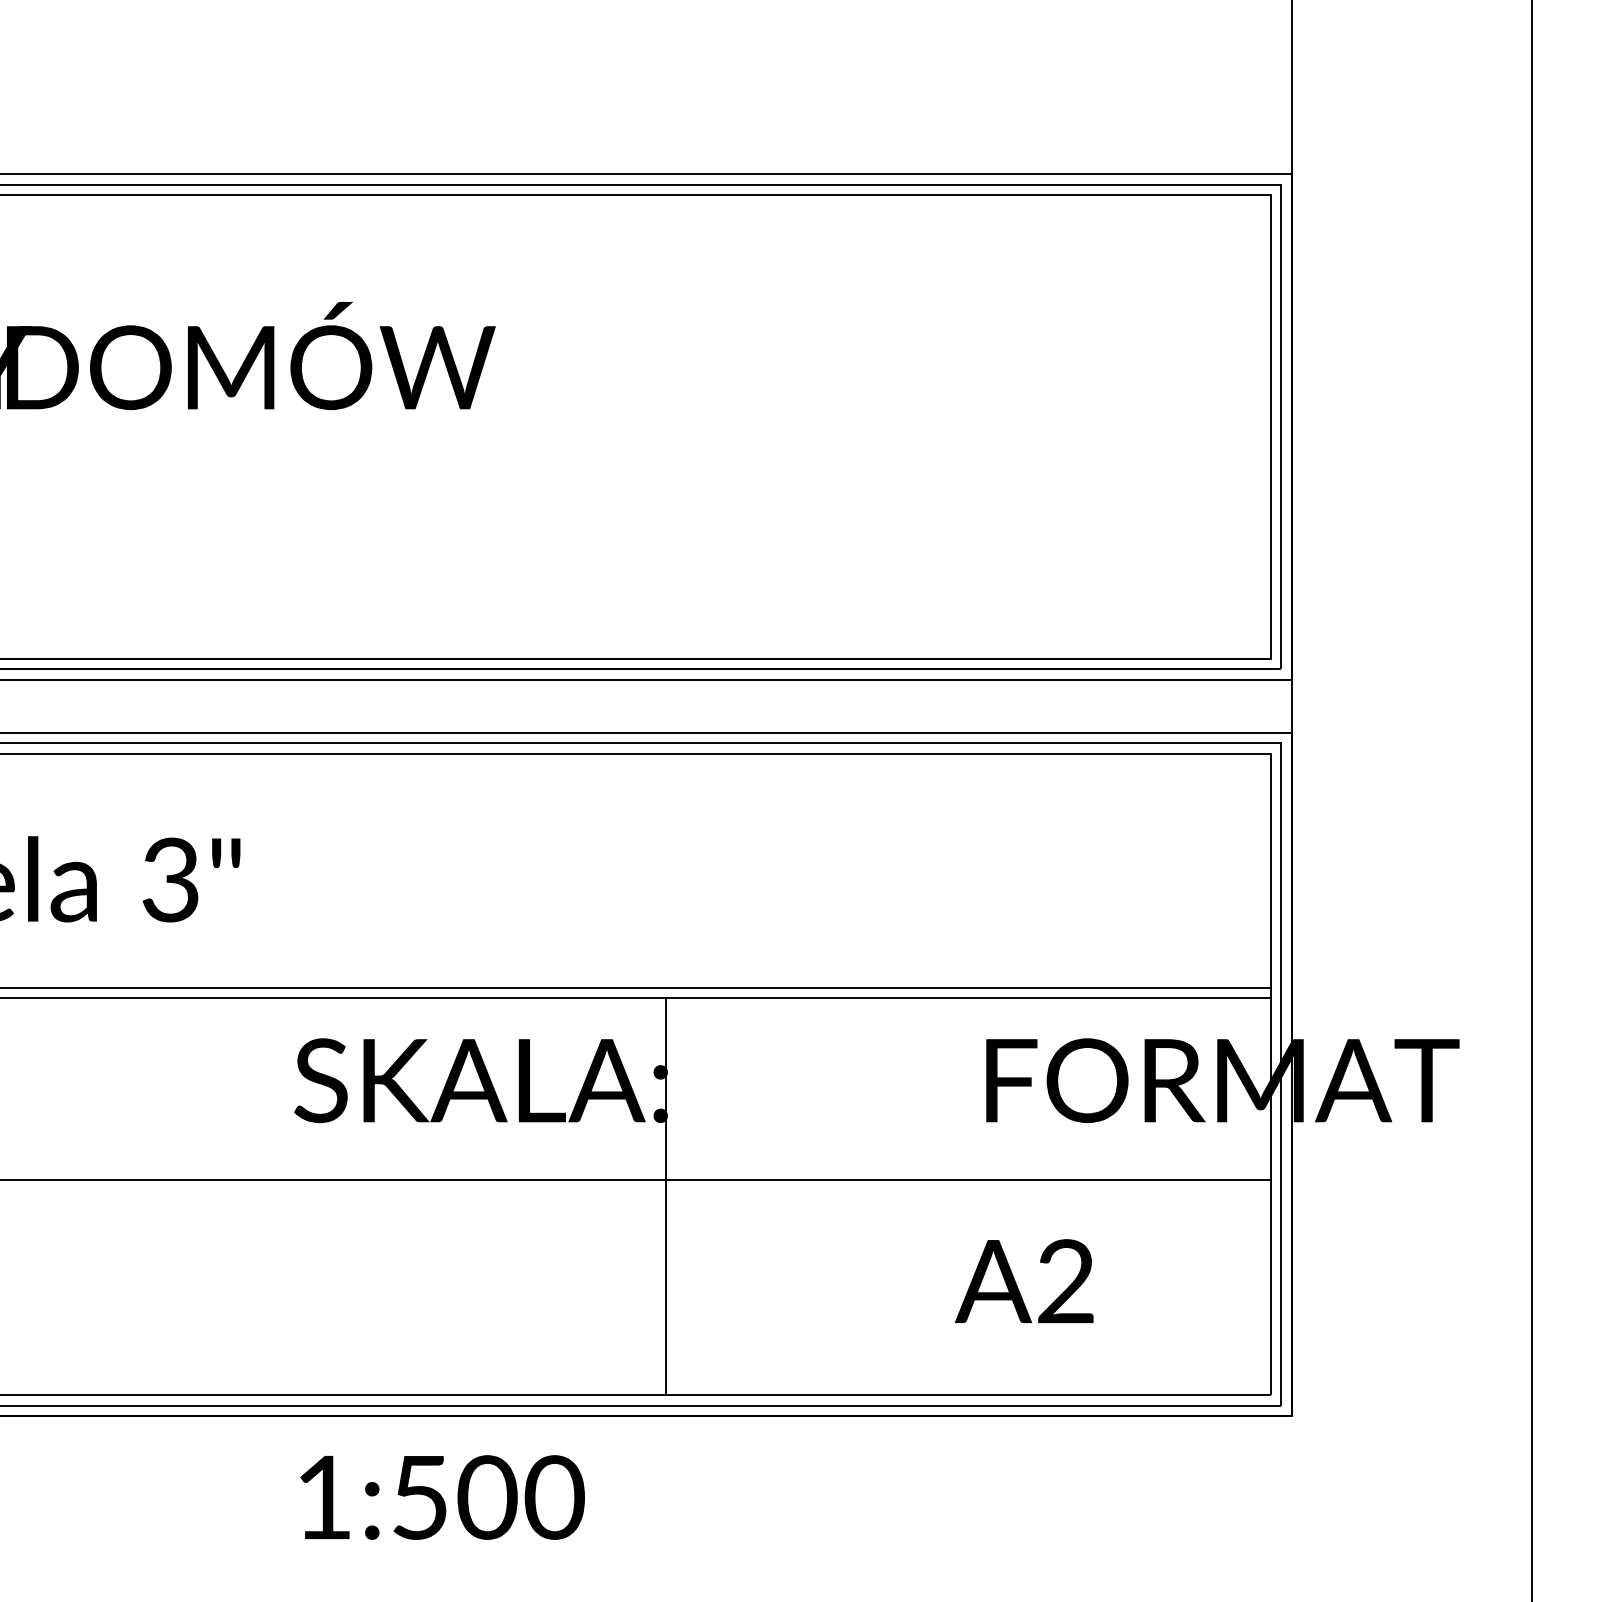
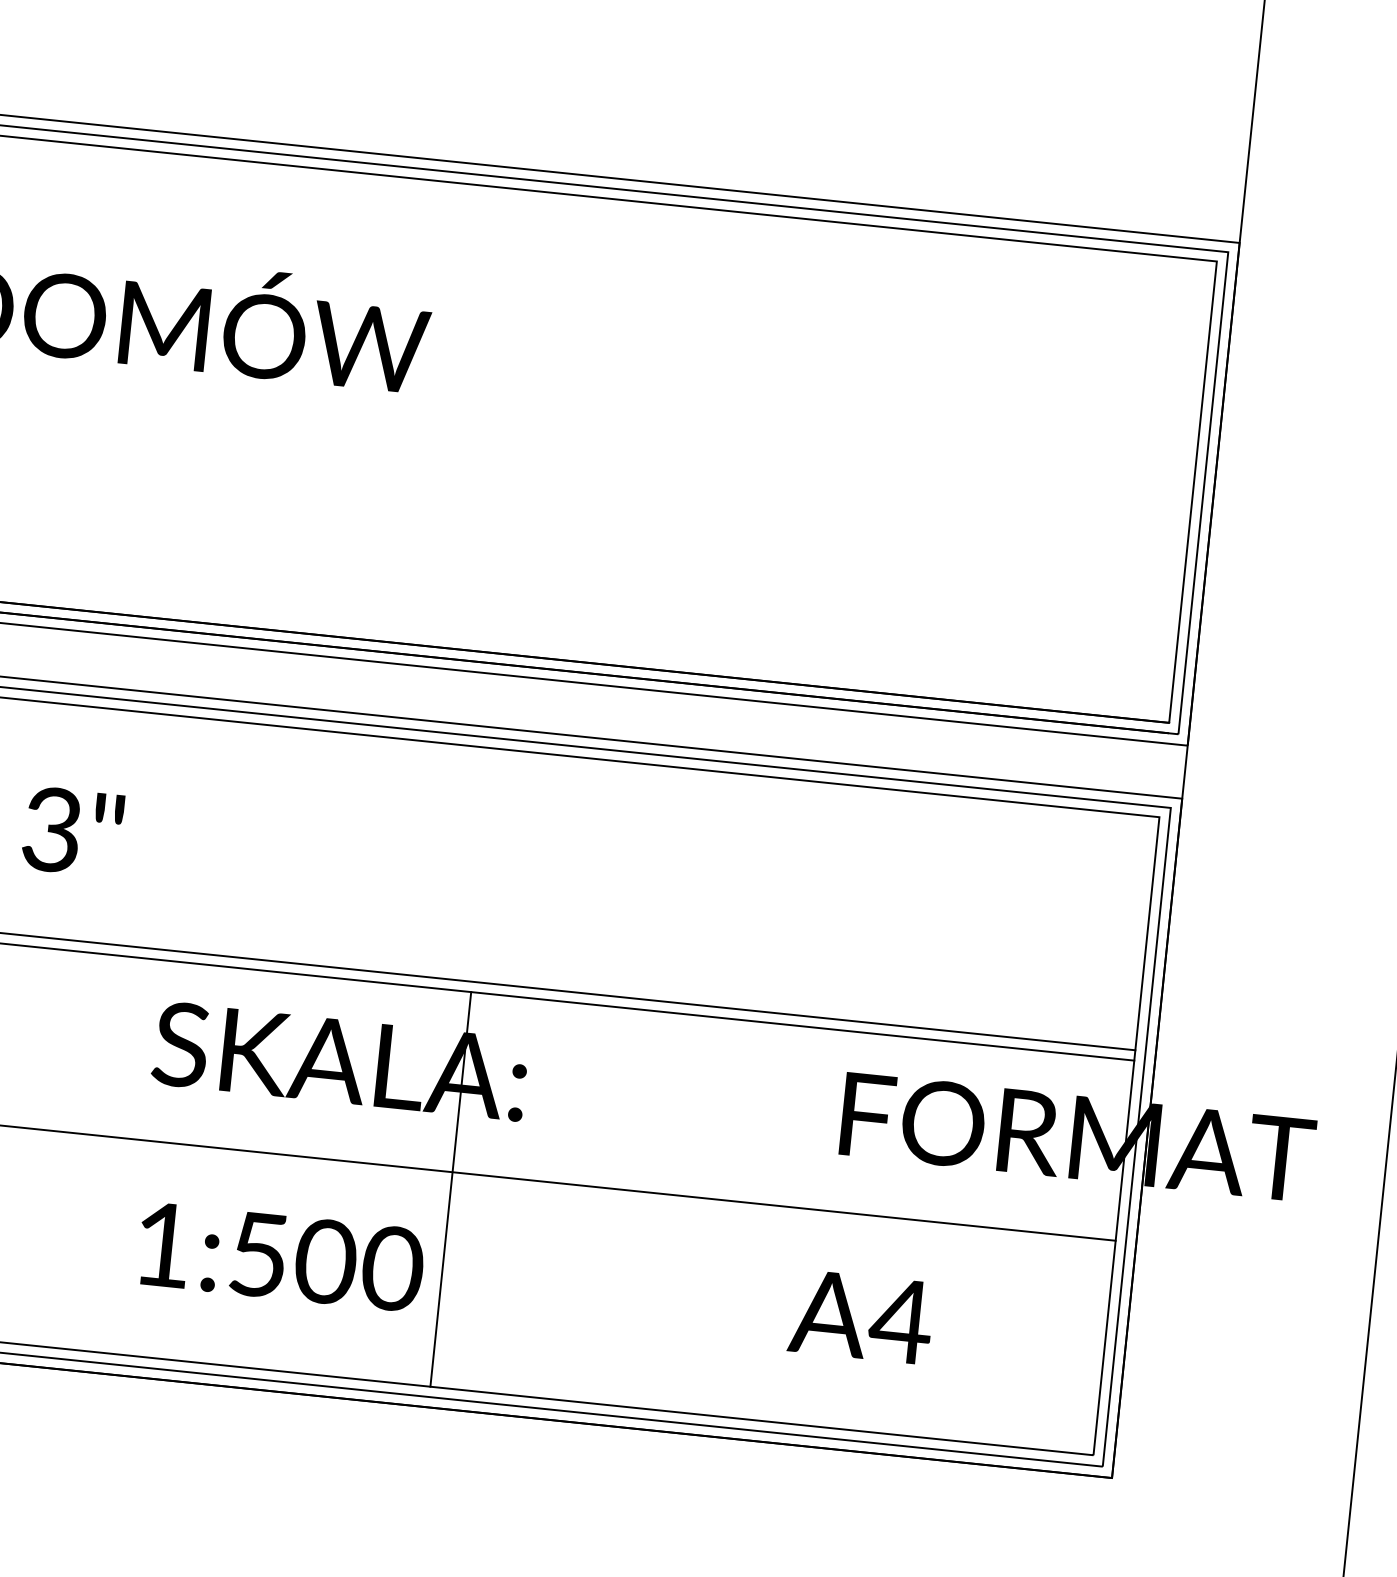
line: (666, 1196) -> (450, 1189), moved
text: (1065, 1281) -> (900, 1321), A2 -> A4
text: (442, 1497) -> (281, 1257), moved

